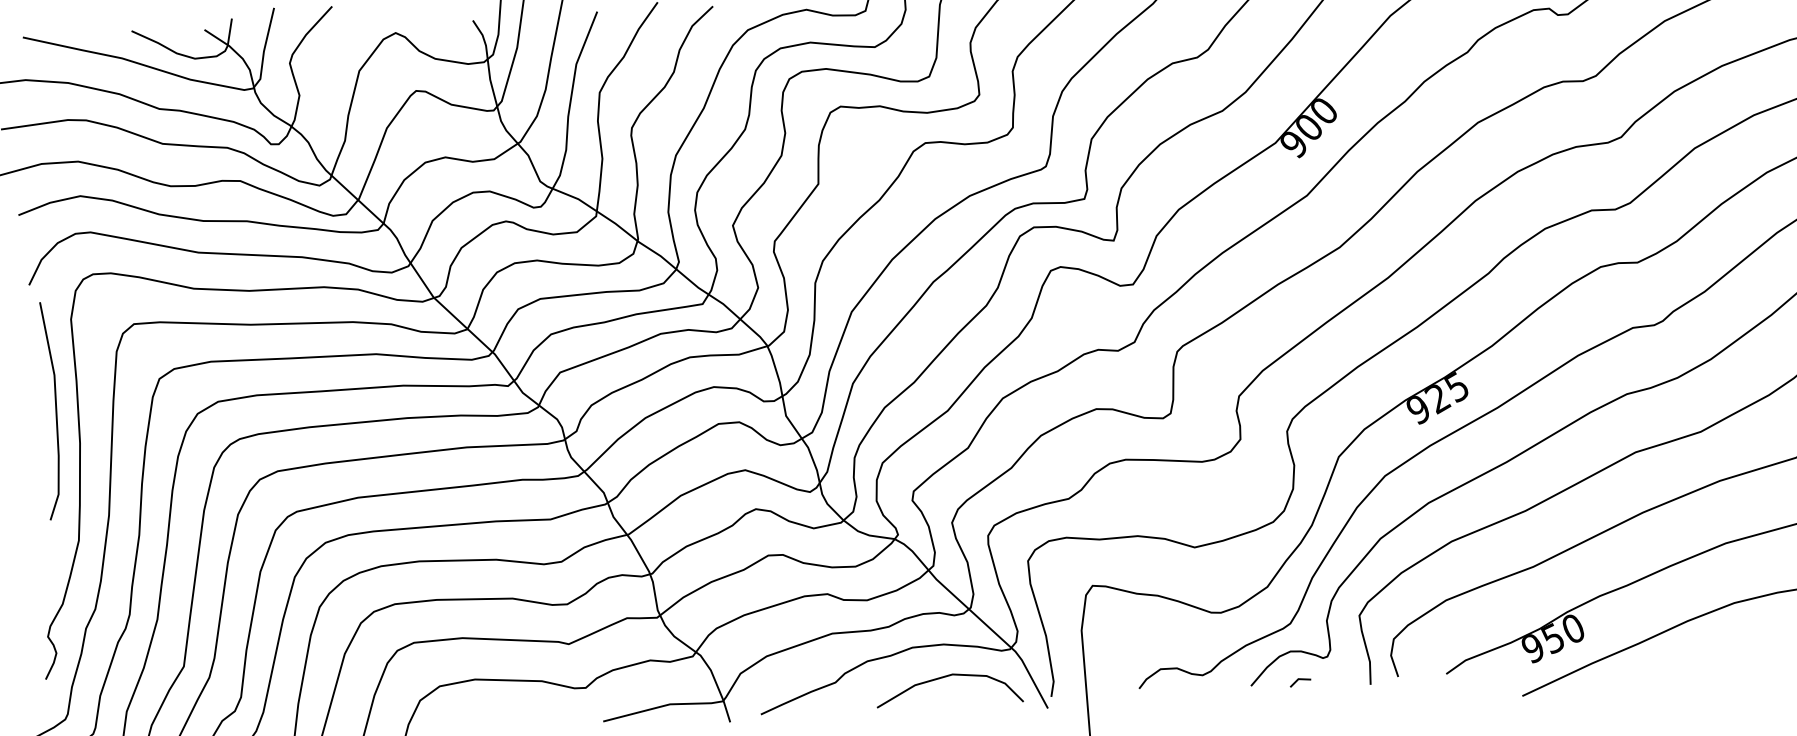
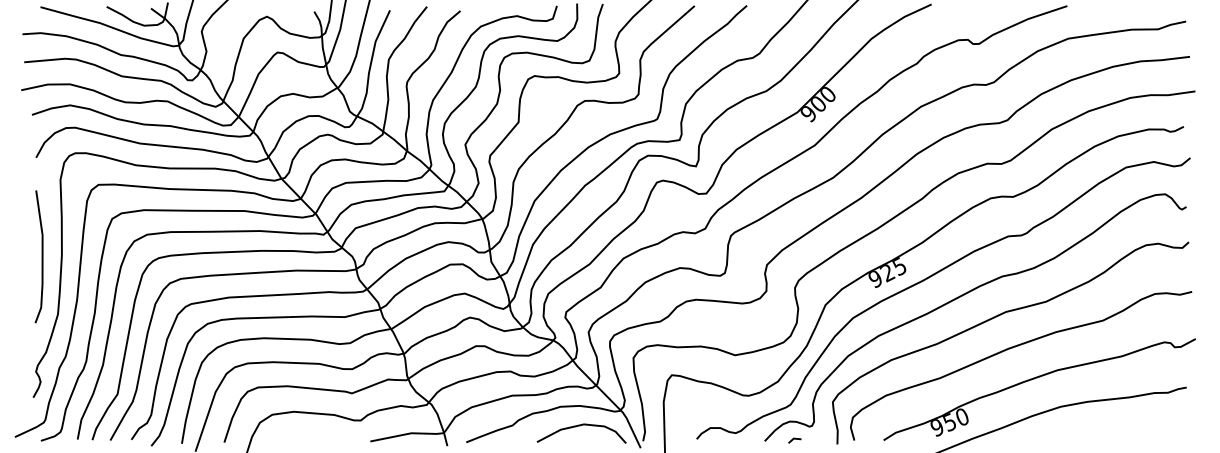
line: (54, 410) -> (41, 256), moved

